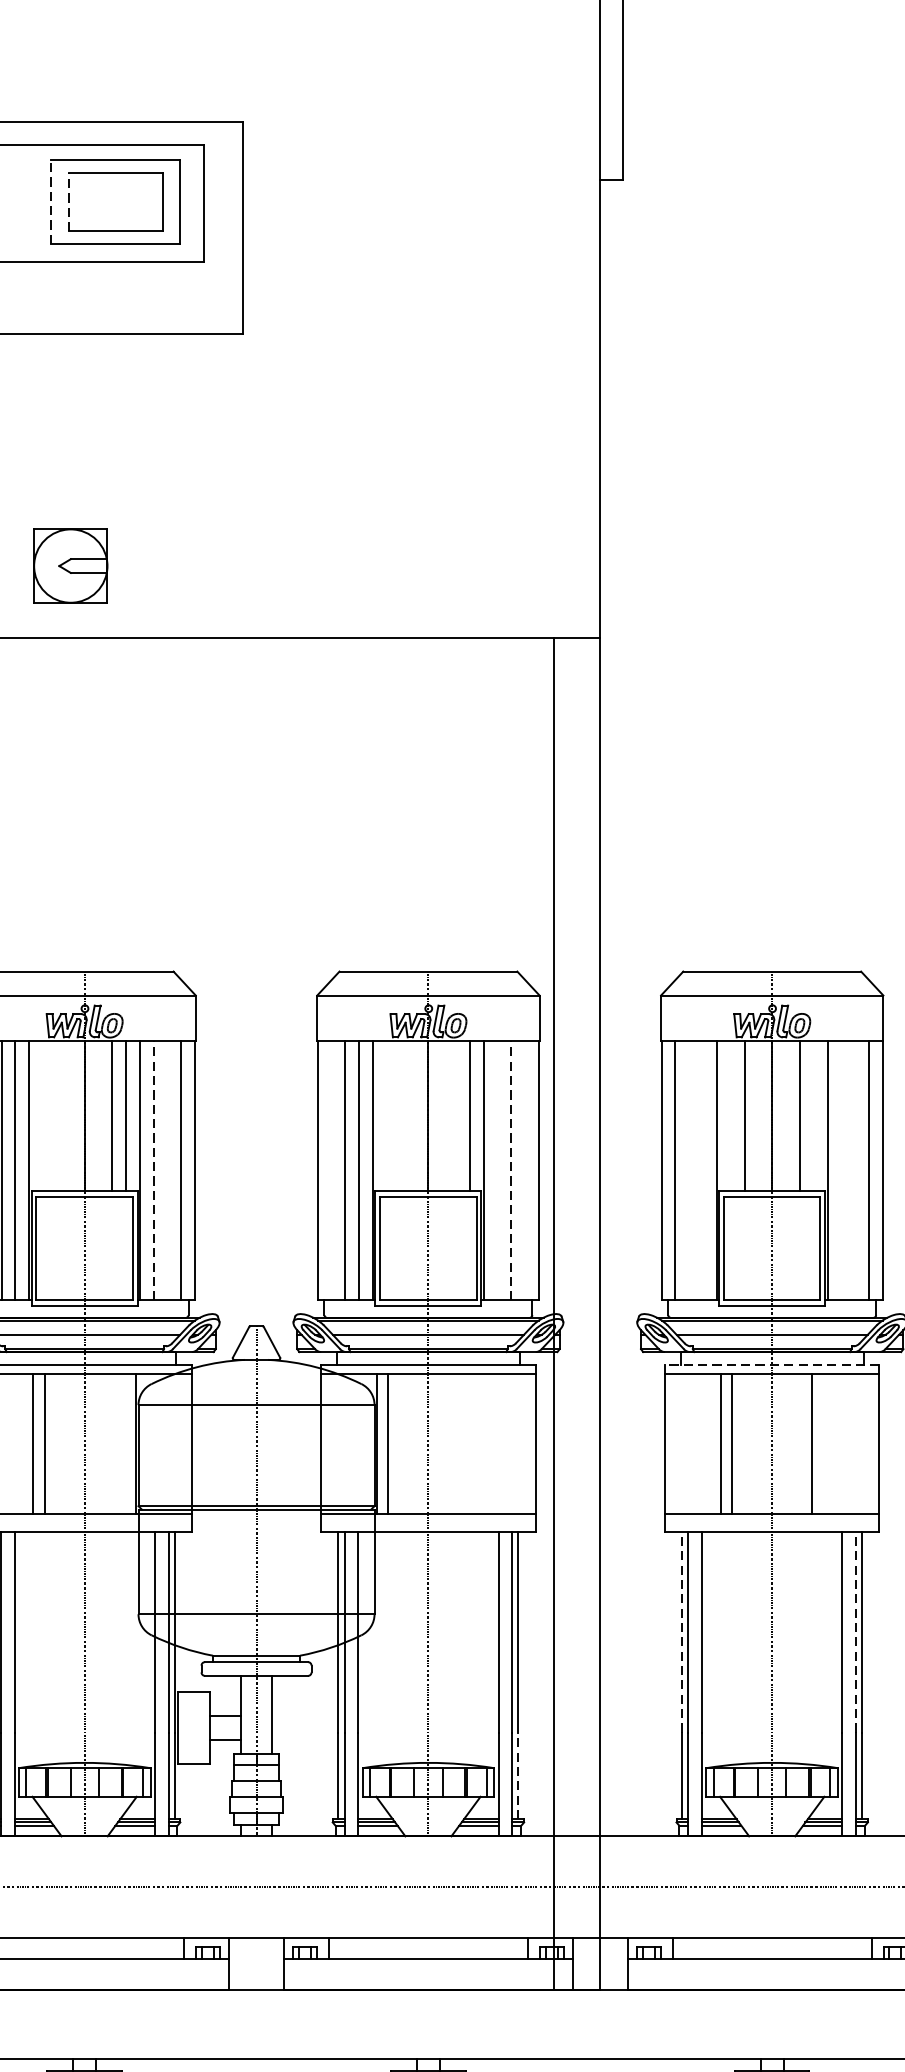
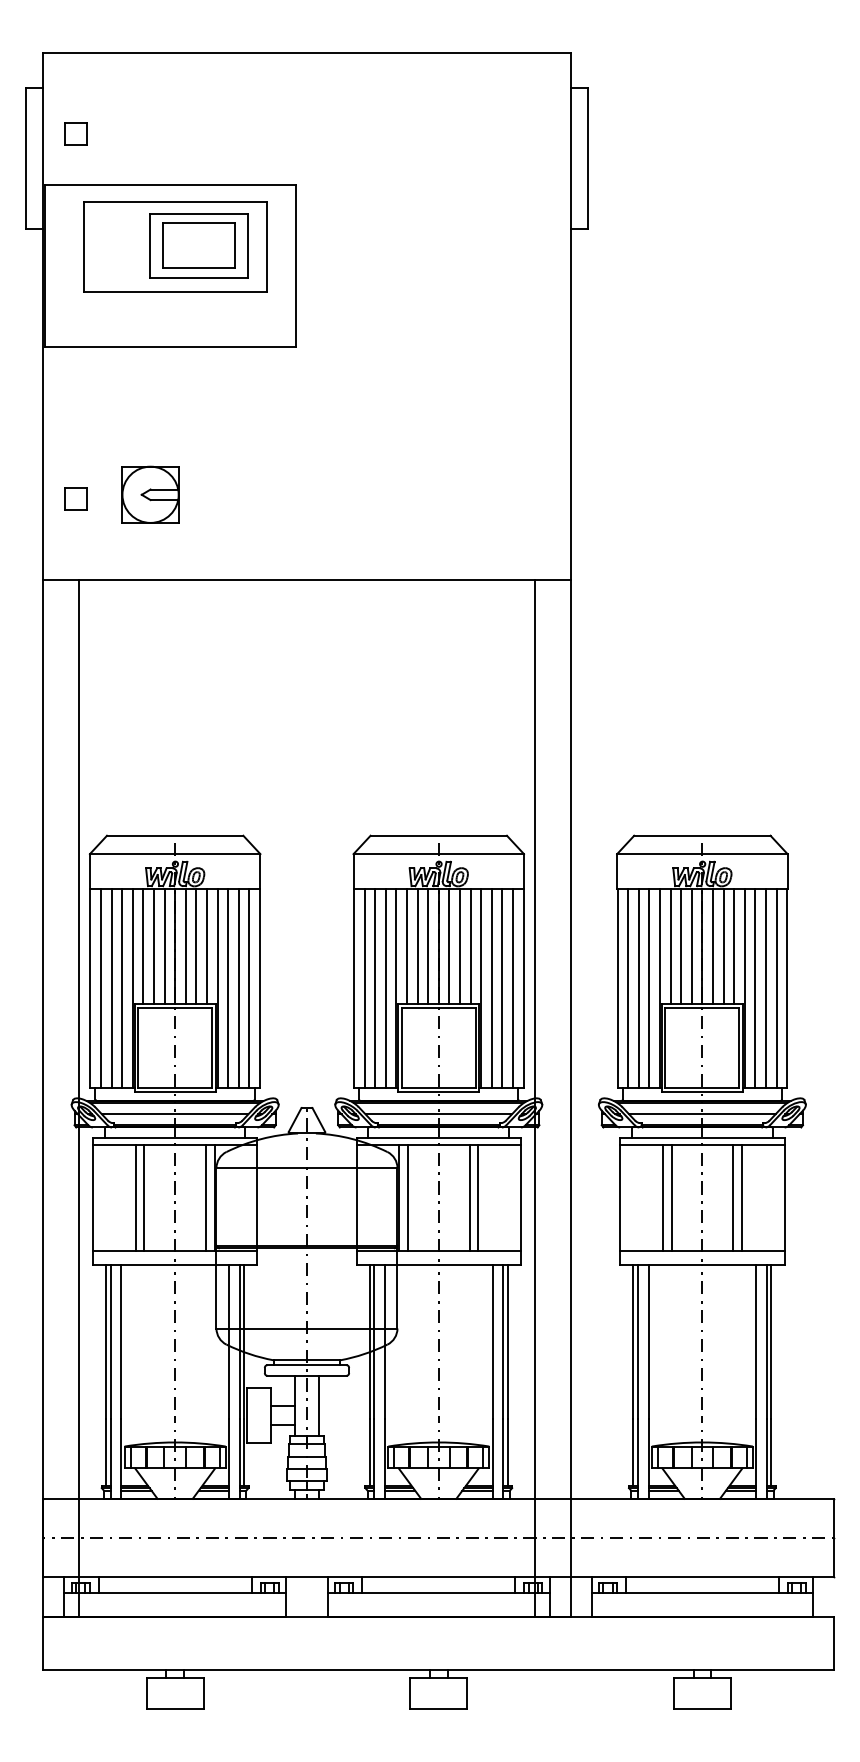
line: (51, 201) -> (149, 245), dashed -> solid
line: (68, 201) -> (162, 245), dashed -> solid
part: (70, 565) -> (150, 494), moved
line: (43, 1116) -> (143, 946), added
line: (57, 1116) -> (154, 946), added
line: (70, 1116) -> (164, 946), added
line: (98, 1116) -> (185, 946), added
line: (386, 1116) -> (406, 946), added
line: (400, 1116) -> (417, 946), added
line: (415, 1116) -> (428, 946), added
line: (442, 1116) -> (449, 946), added
line: (455, 1116) -> (459, 946), added
line: (730, 1116) -> (670, 946), added
line: (758, 1116) -> (691, 946), added
line: (786, 1116) -> (713, 946), added
line: (814, 1116) -> (734, 946), added
line: (167, 1169) -> (238, 987), added
line: (331, 1169) -> (364, 987), added
line: (497, 1169) -> (491, 987), added
line: (525, 1169) -> (513, 987), added
line: (688, 1169) -> (638, 987), added
line: (703, 1169) -> (649, 987), added
line: (841, 1169) -> (755, 987), added
line: (855, 1169) -> (766, 987), added
line: (154, 1170) -> (228, 988), dashed -> solid
line: (511, 1170) -> (502, 988), dashed -> solid
line: (771, 1365) -> (701, 1137), dashed -> solid
line: (124, 1443) -> (205, 1197), added
line: (468, 1443) -> (469, 1197), added
line: (480, 1443) -> (478, 1197), added
line: (823, 1443) -> (741, 1197), added
line: (682, 1631) -> (633, 1341), dashed -> solid
line: (855, 1631) -> (766, 1341), dashed -> solid
line: (518, 1774) -> (507, 1451), dashed -> solid

